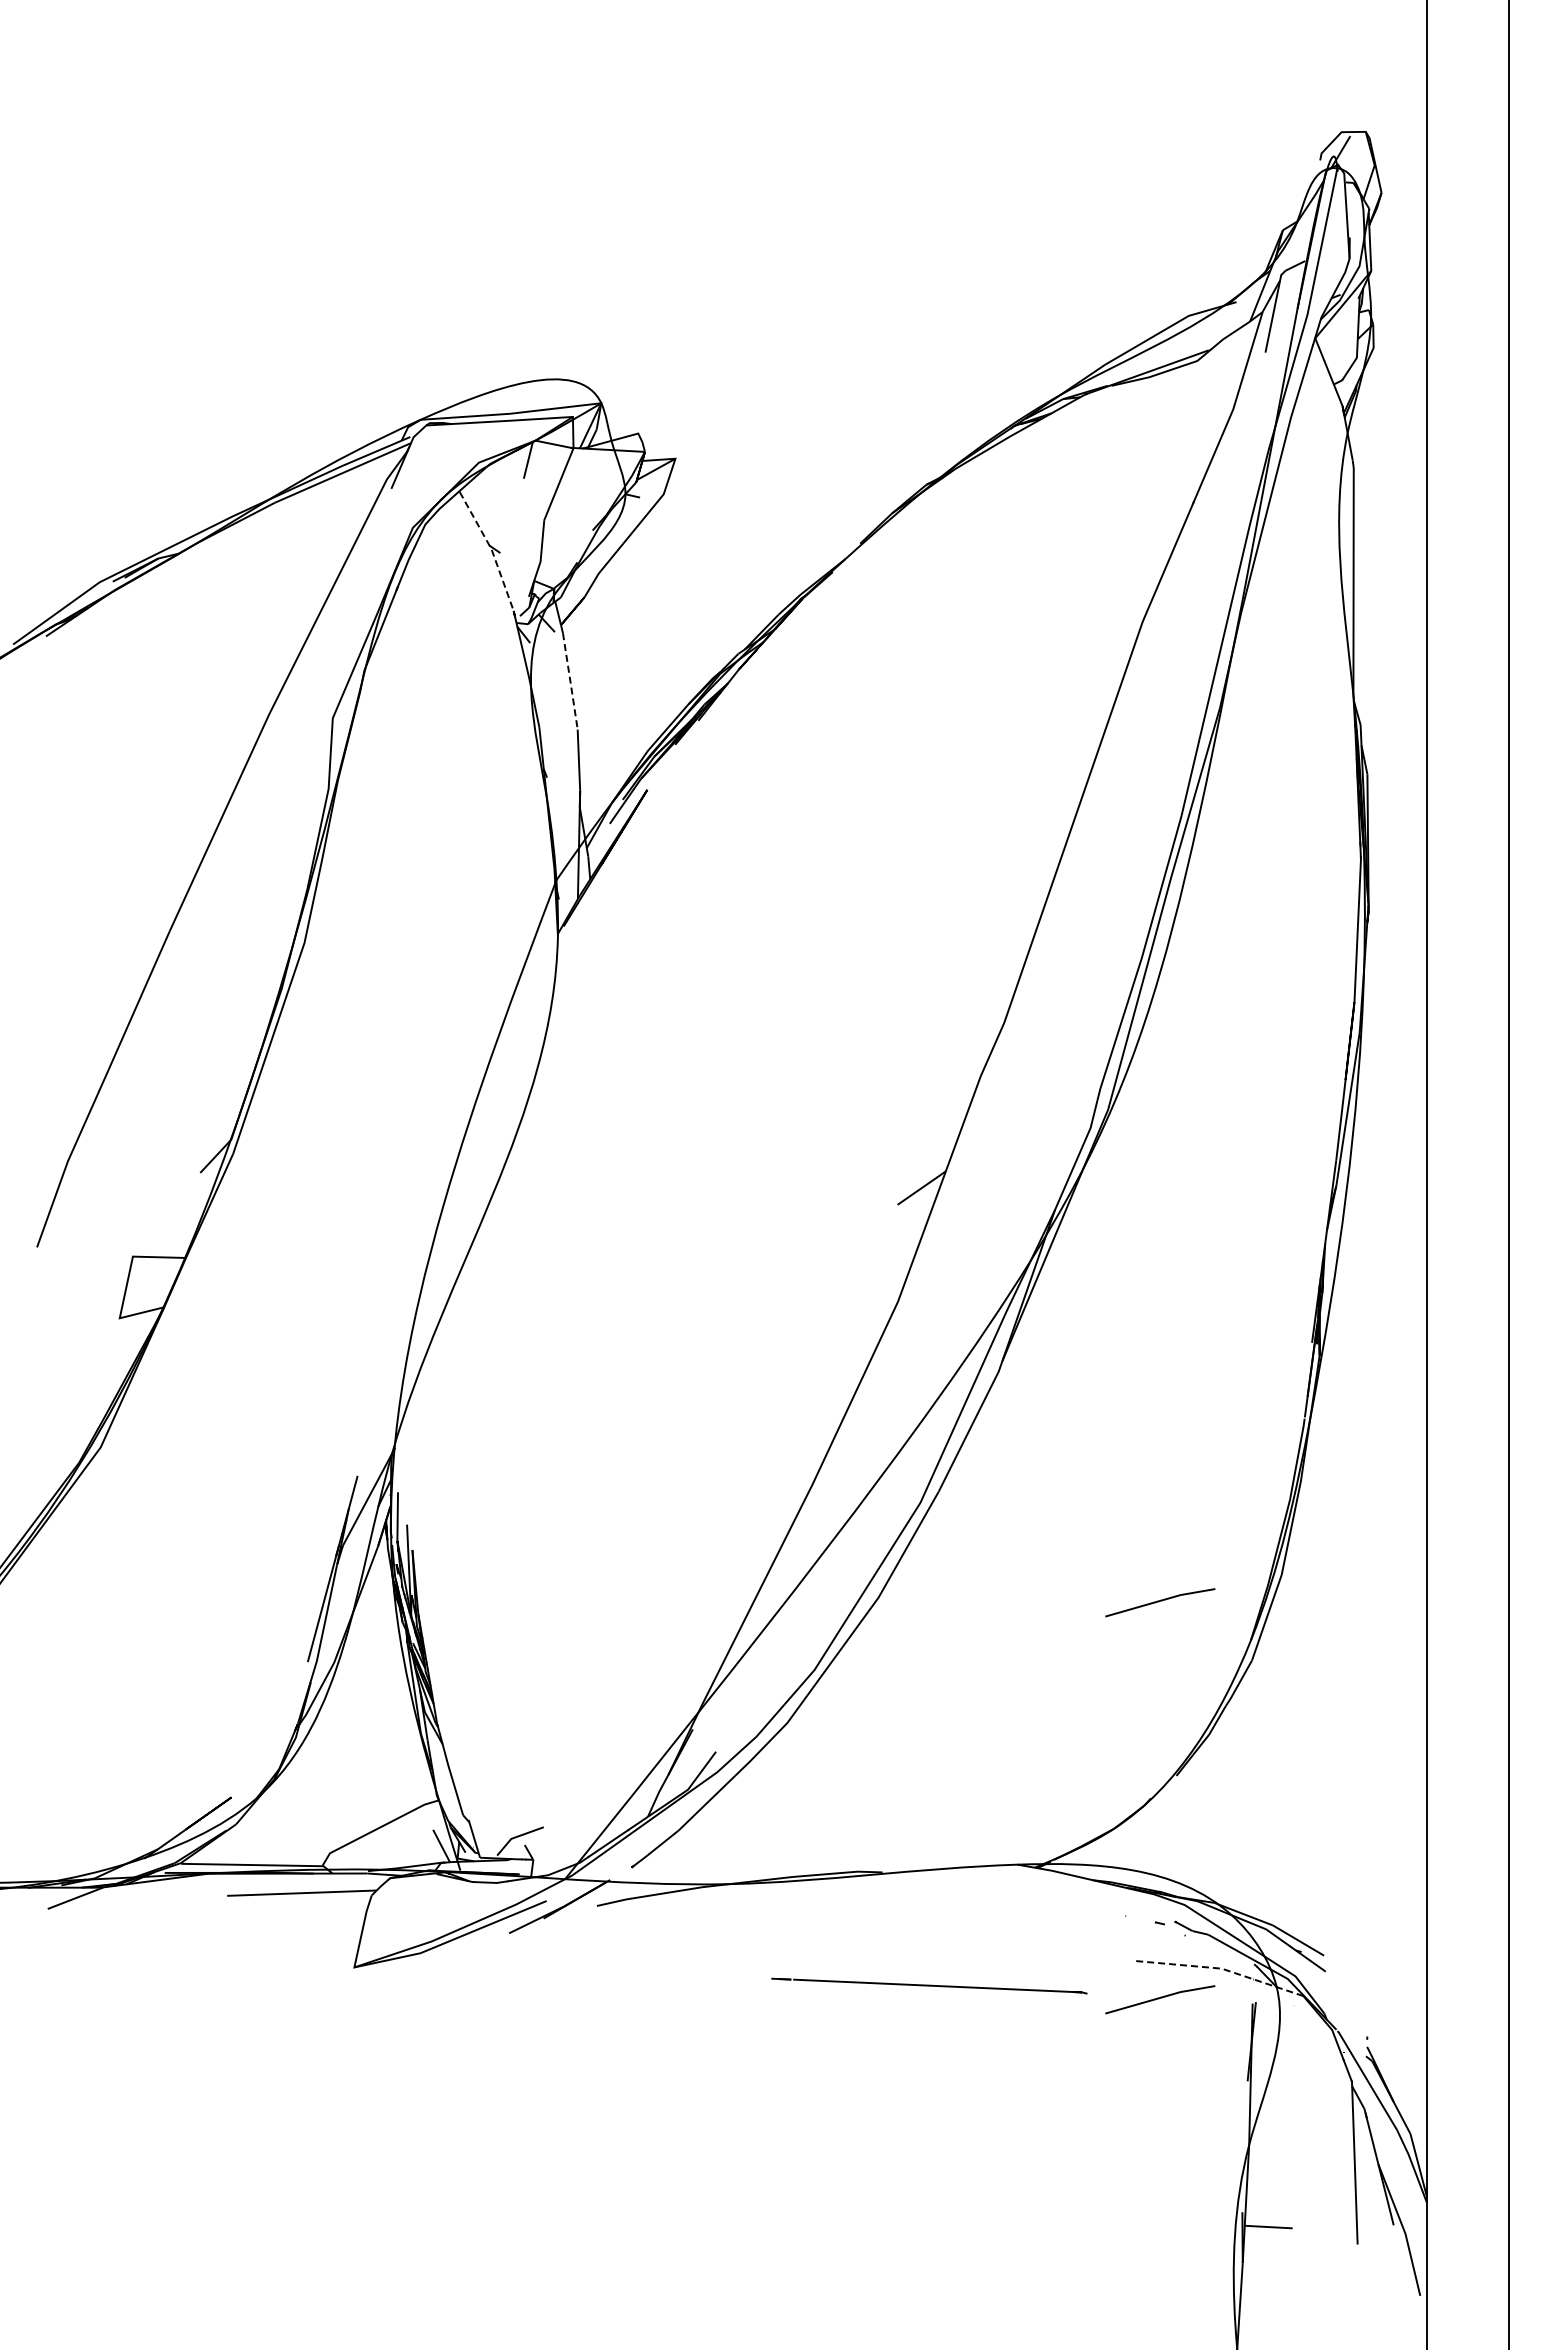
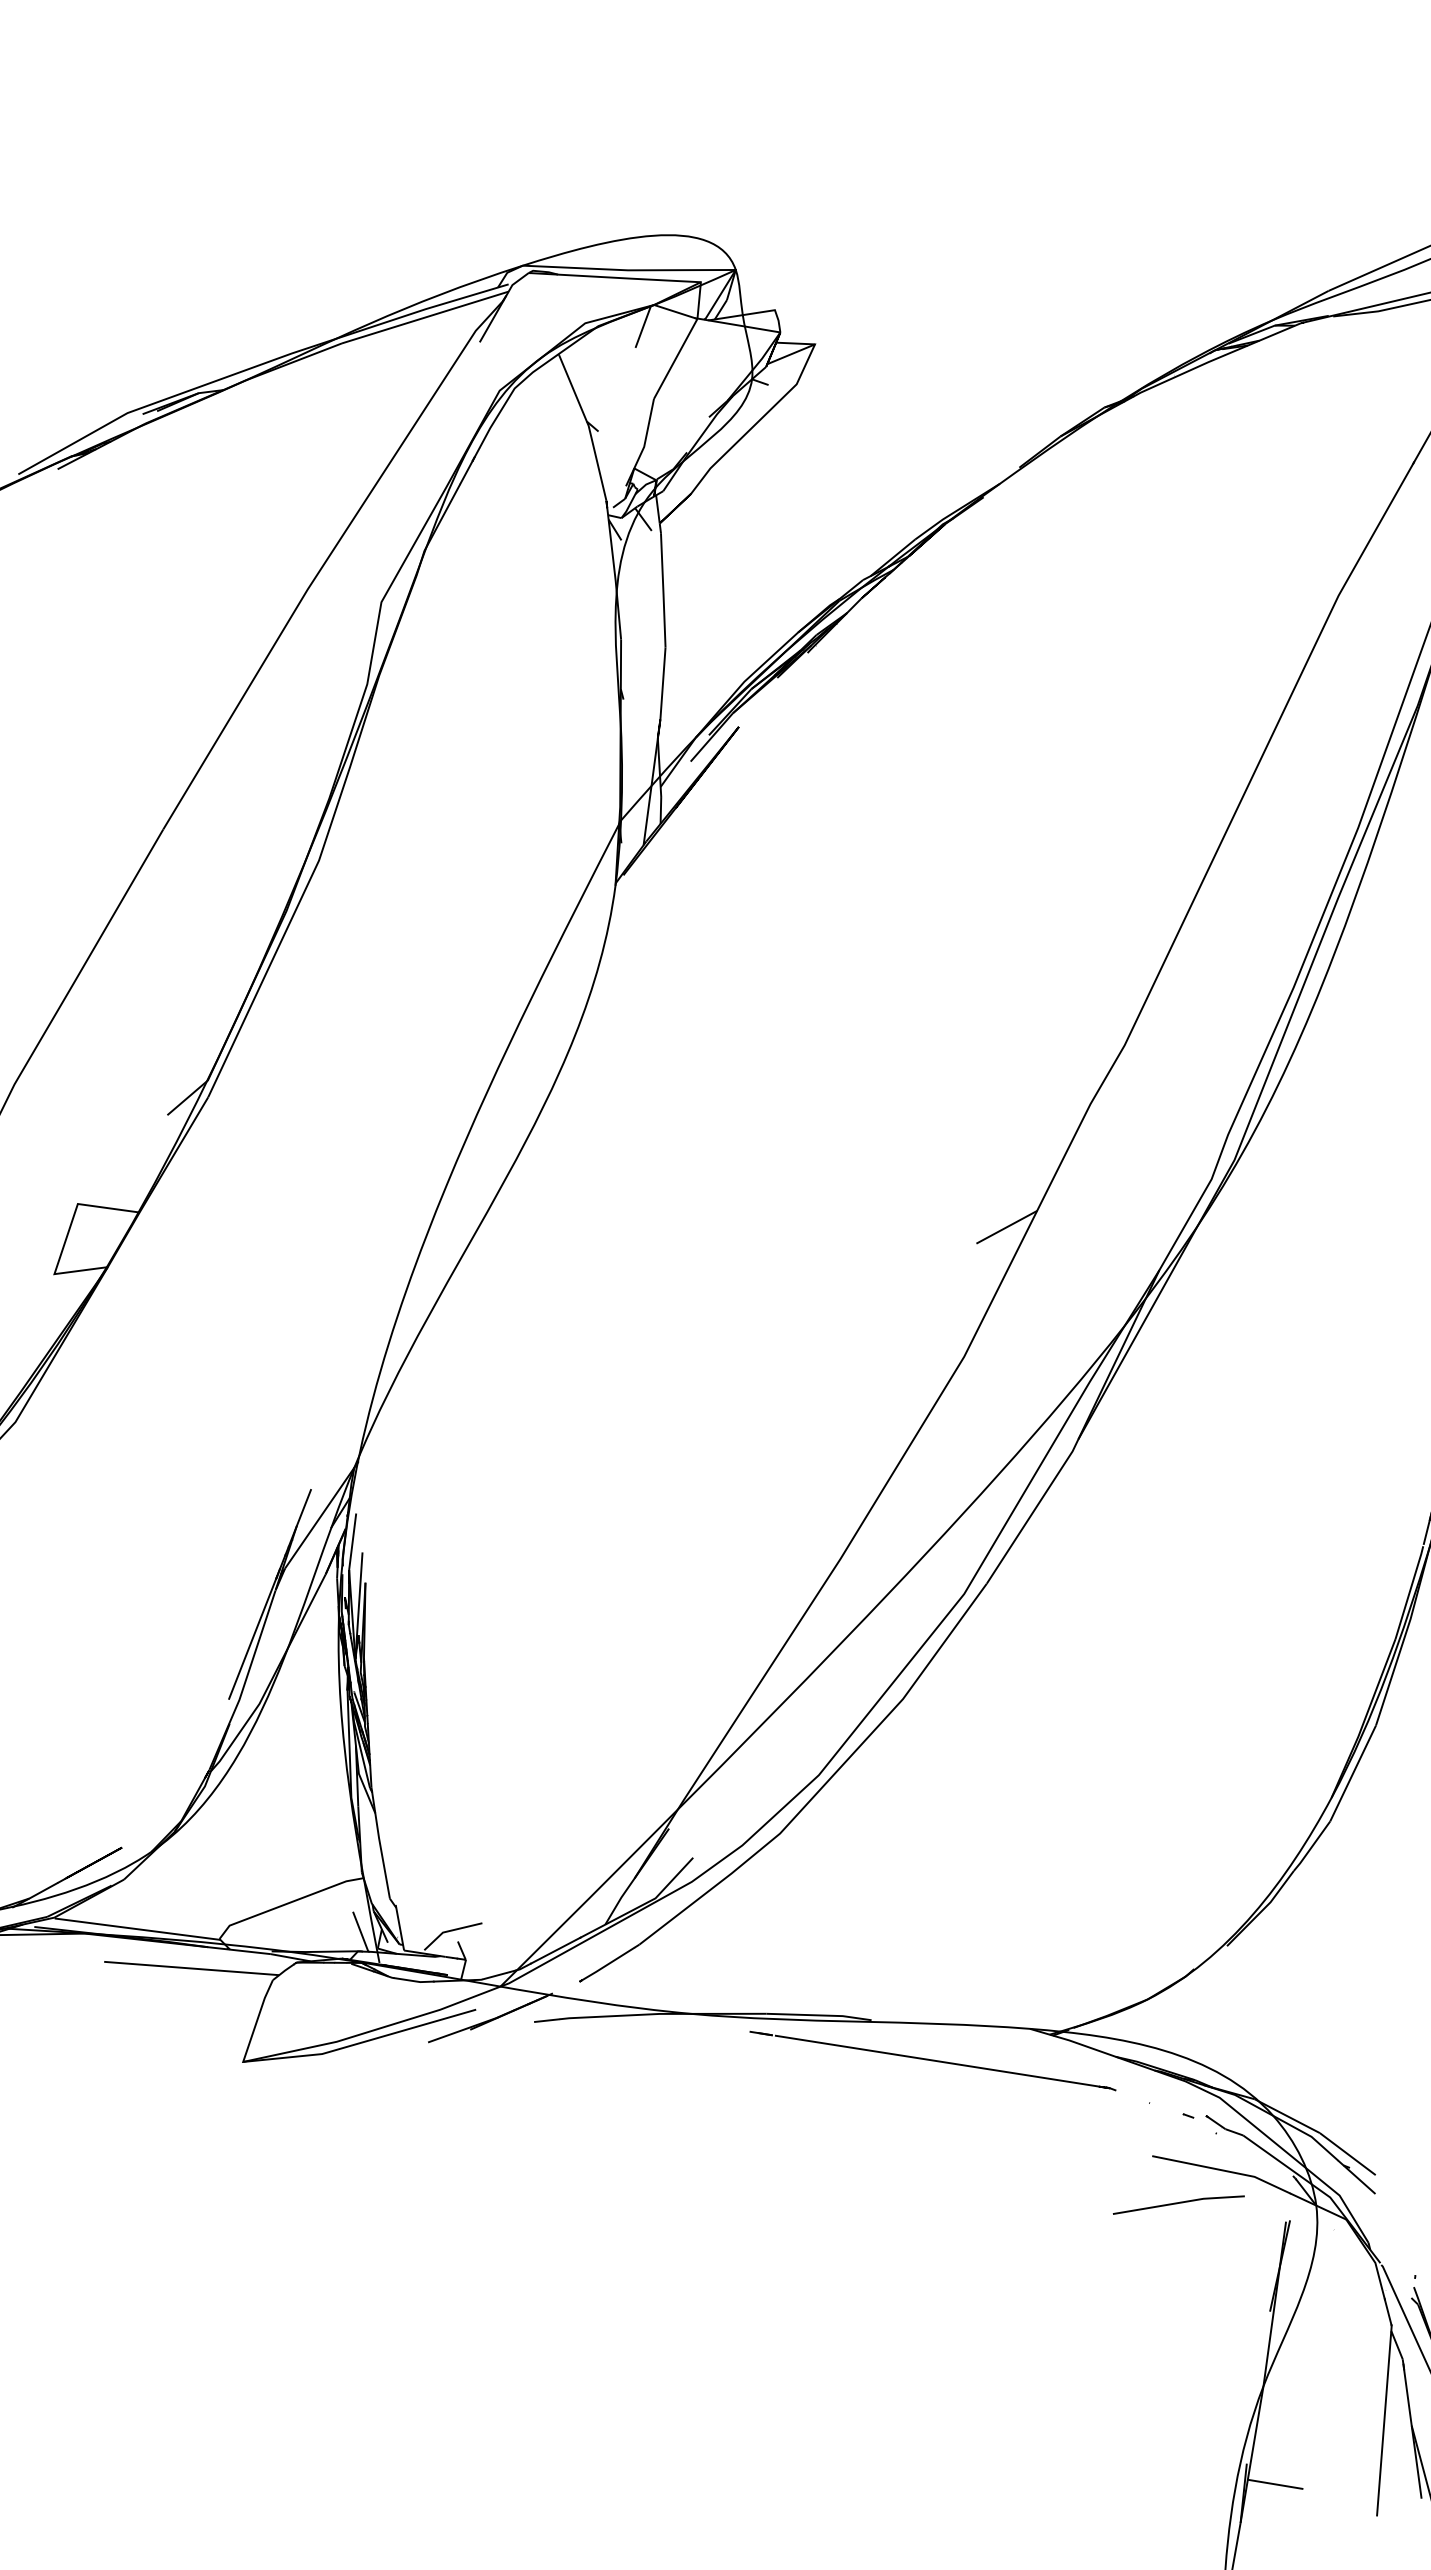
line: (491, 549) -> (588, 426), dashed -> solid
line: (570, 681) -> (663, 590), dashed -> solid
line: (1160, 1601) -> (1231, 1740), removed
line: (1220, 1968) -> (1253, 2176), dashed -> solid
line: (929, 1985) -> (933, 2060), moved

